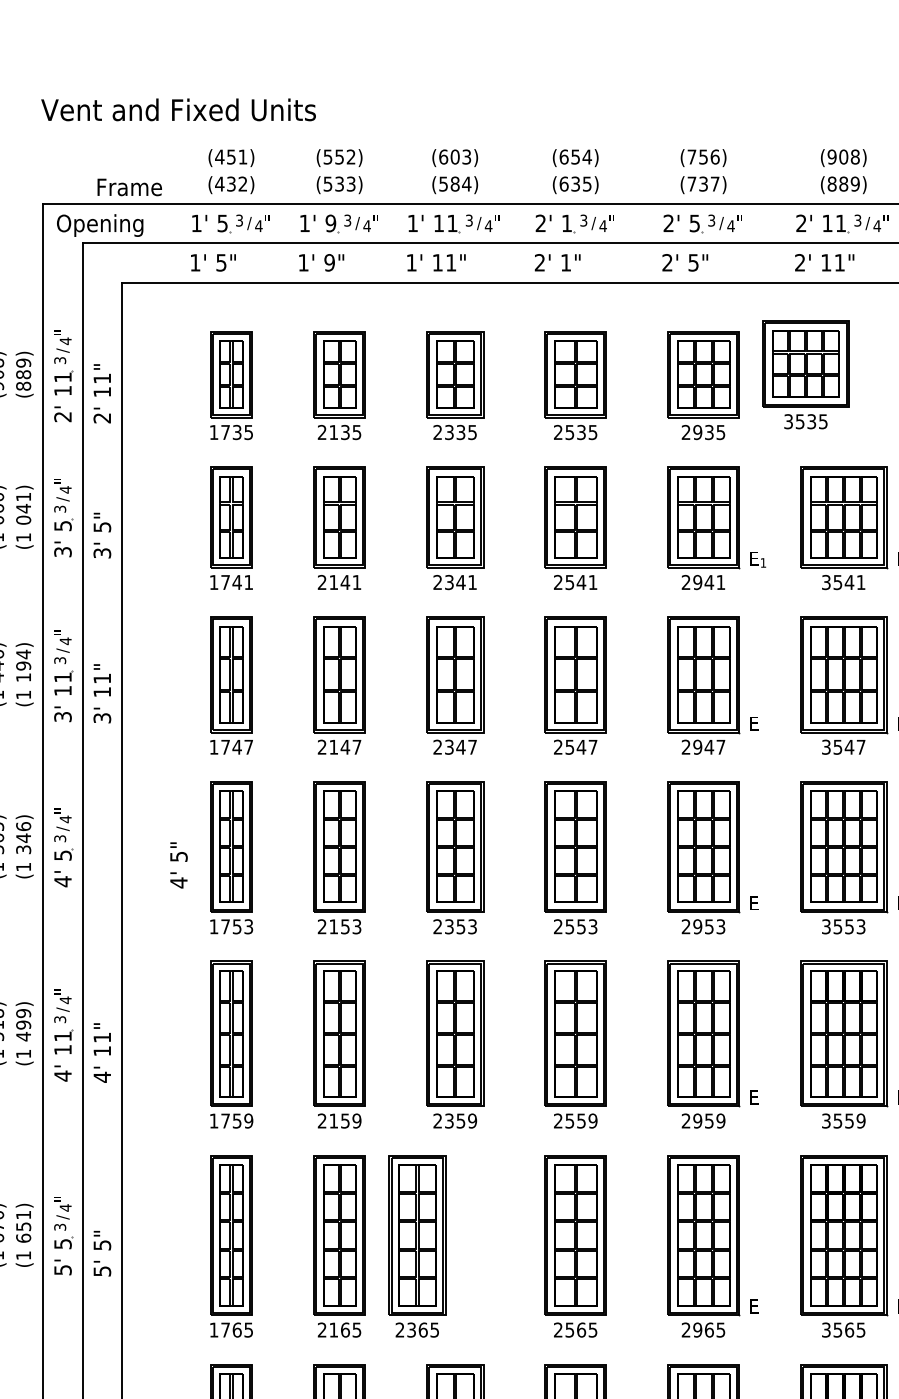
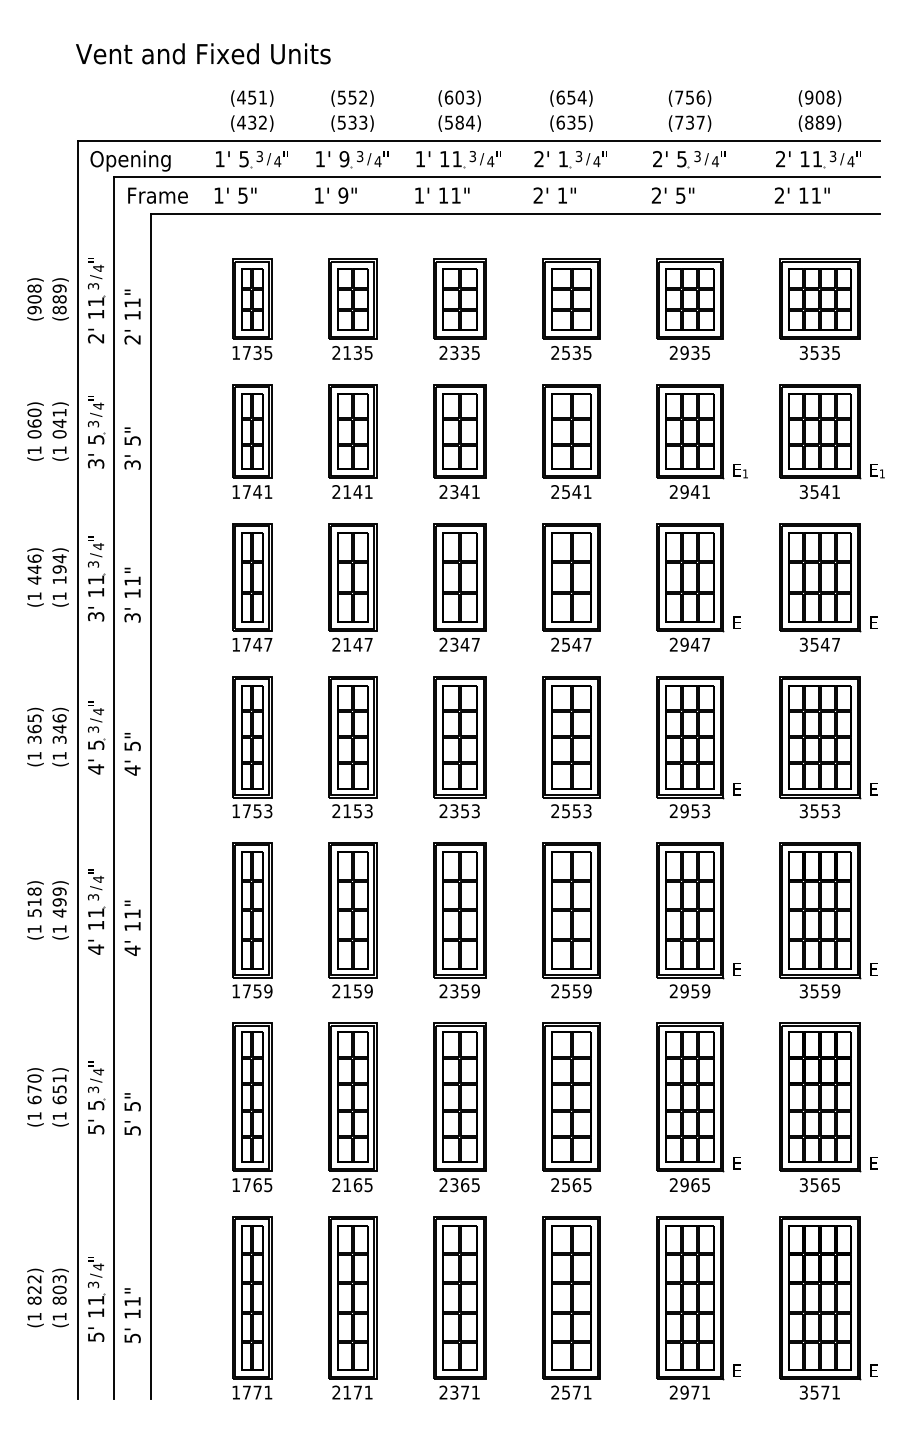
text: (129, 187) -> (157, 195), moved
part: (805, 373) -> (819, 308), moved
text: (178, 865) -> (132, 754), moved
part: (417, 1246) -> (459, 1107), moved

